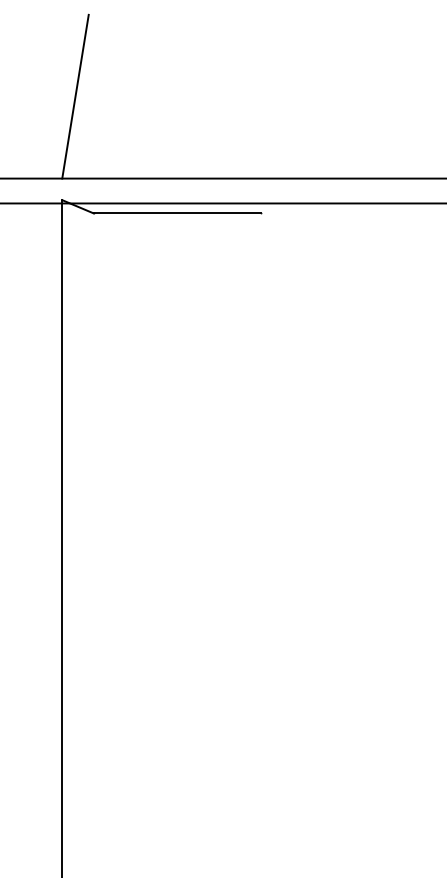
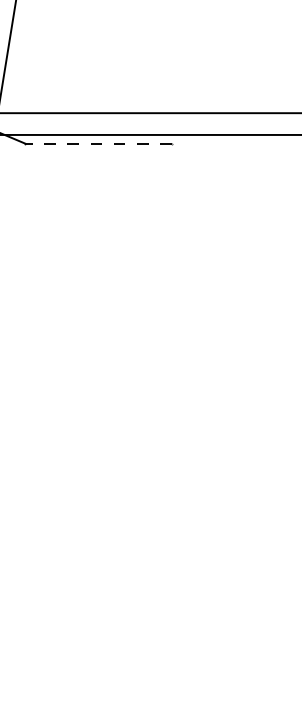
line: (177, 213) -> (98, 143), solid -> dashed

